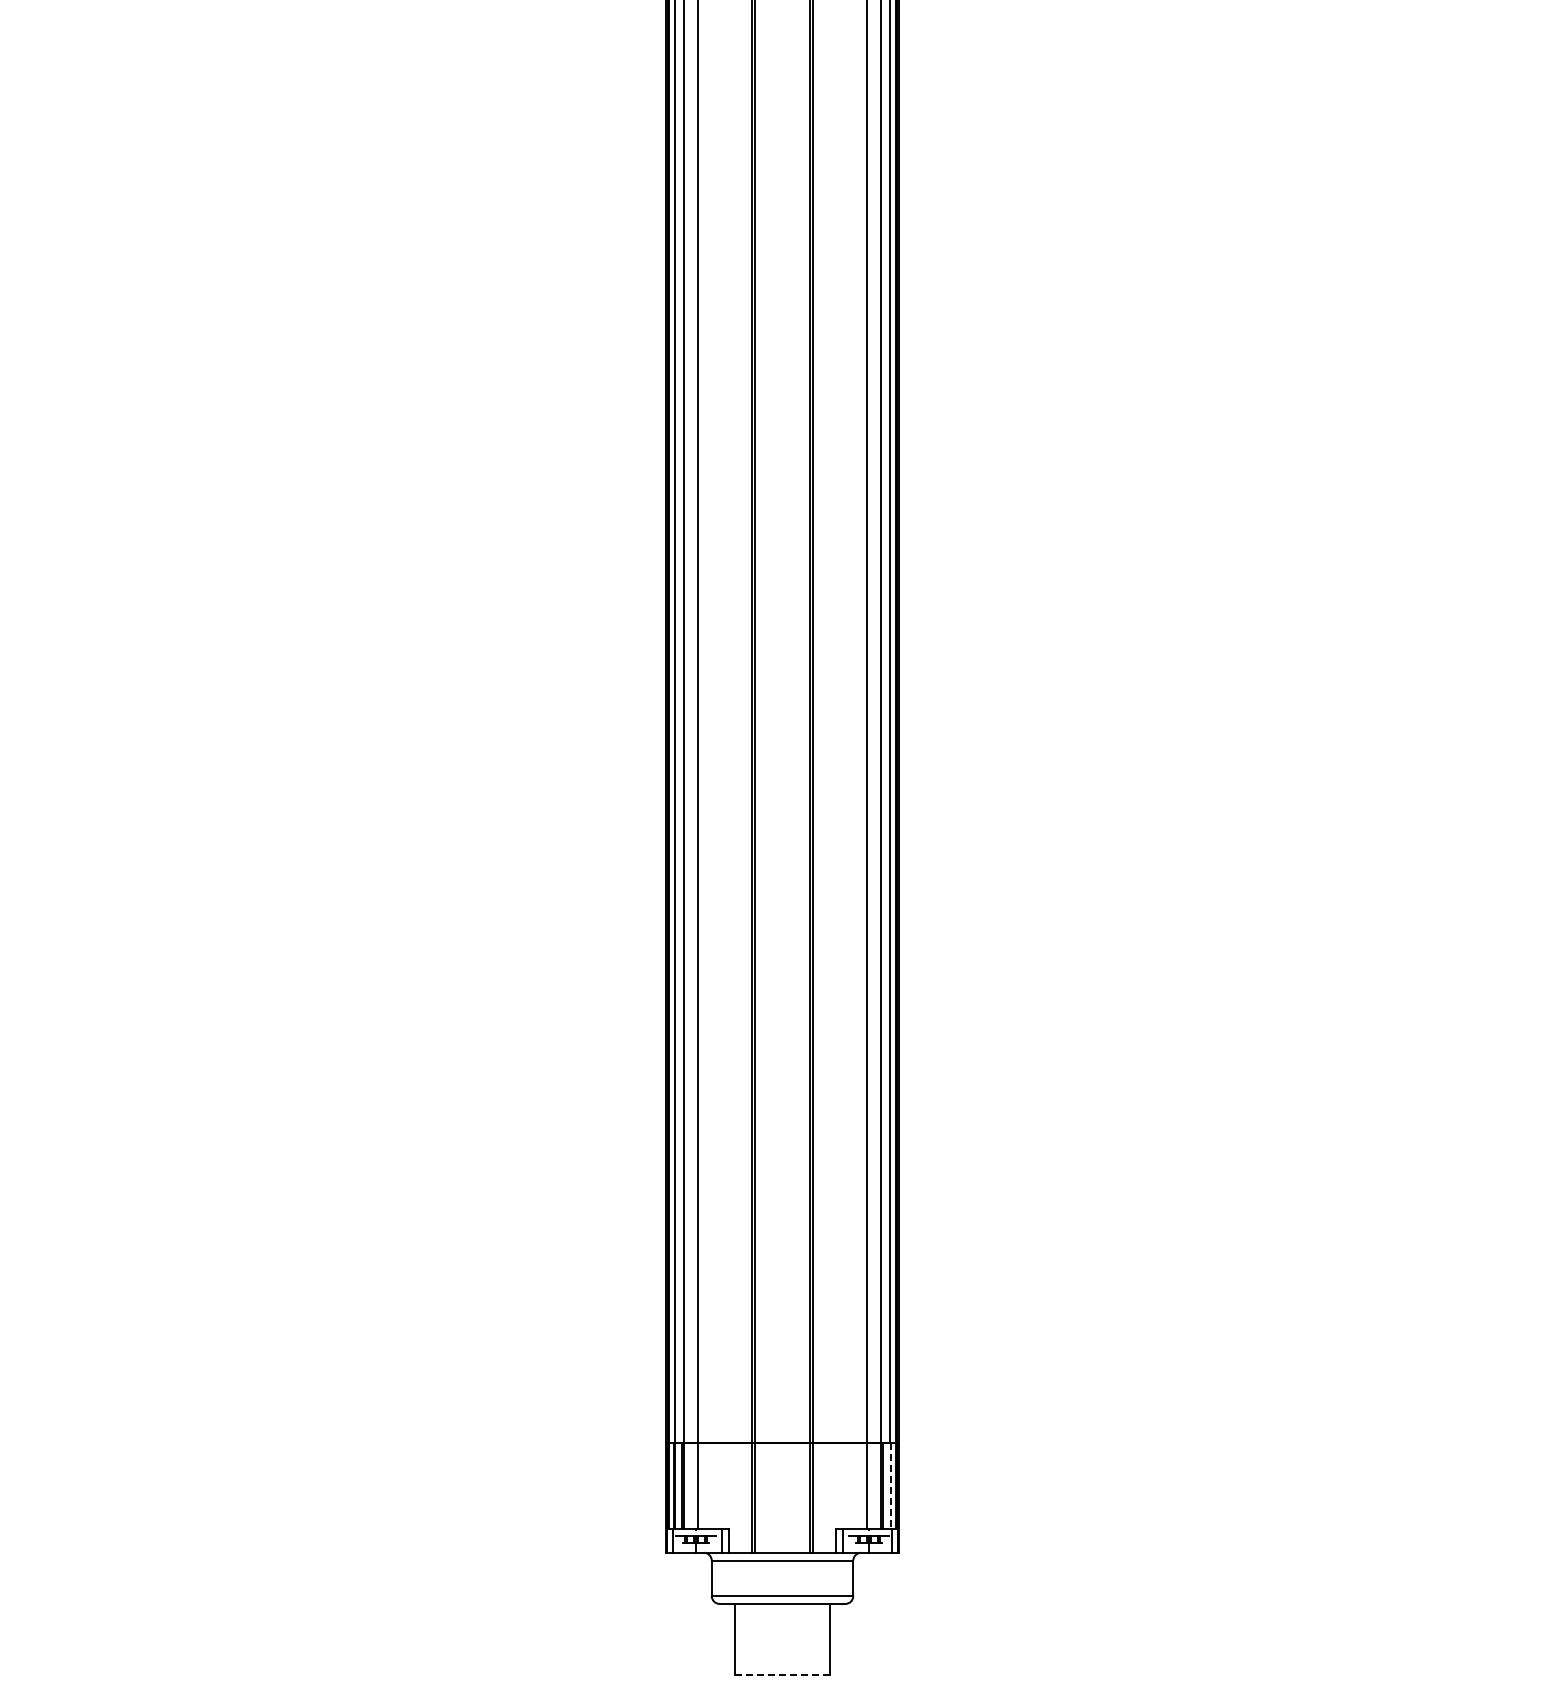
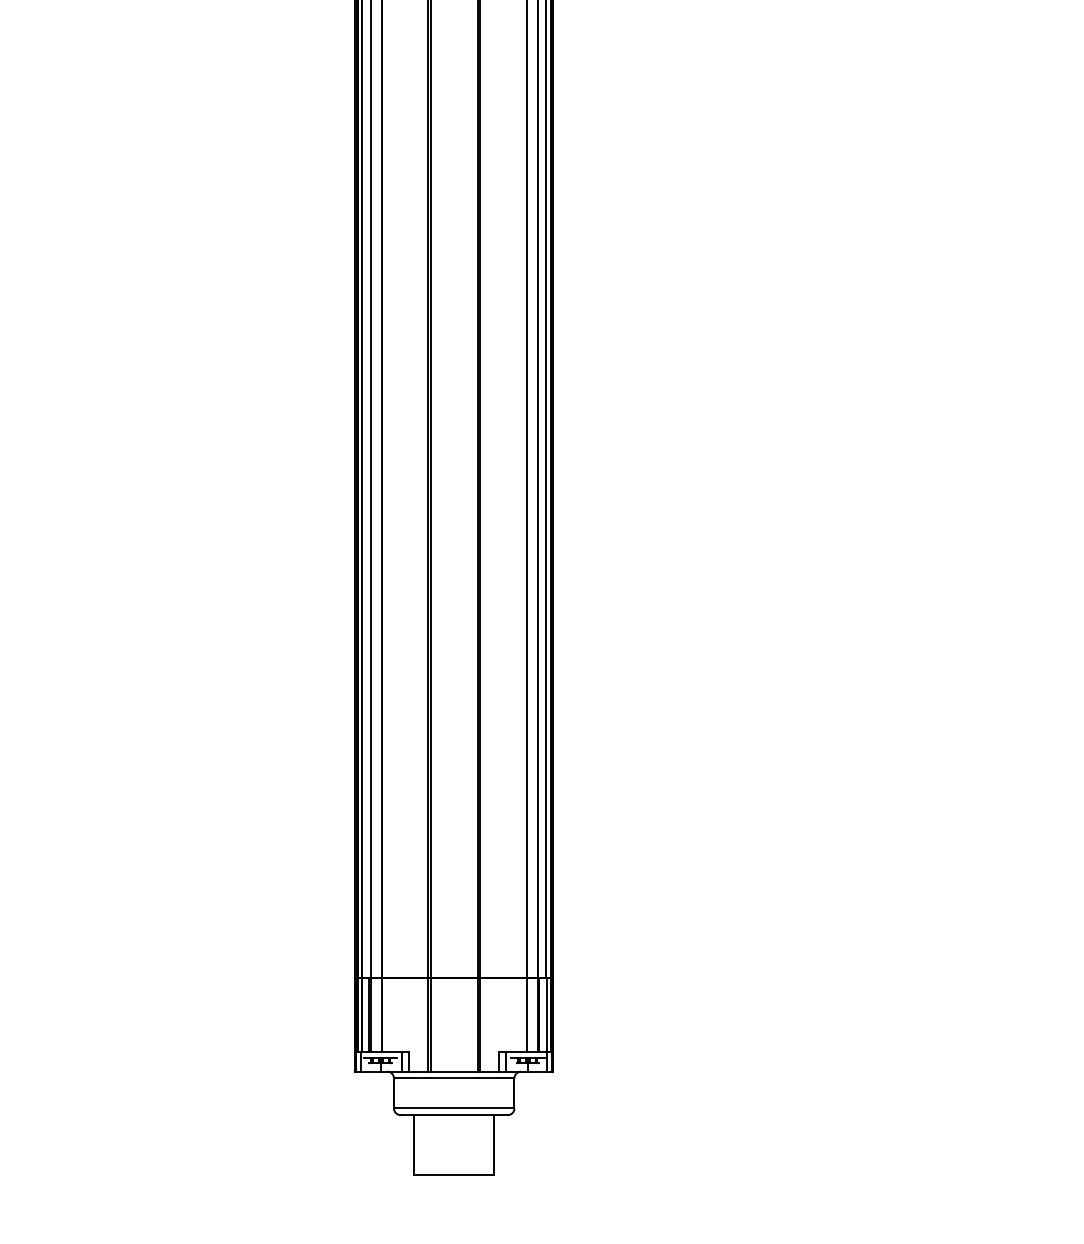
line: (891, 1486) -> (546, 1015), dashed -> solid
line: (782, 1674) -> (454, 1175), dashed -> solid

